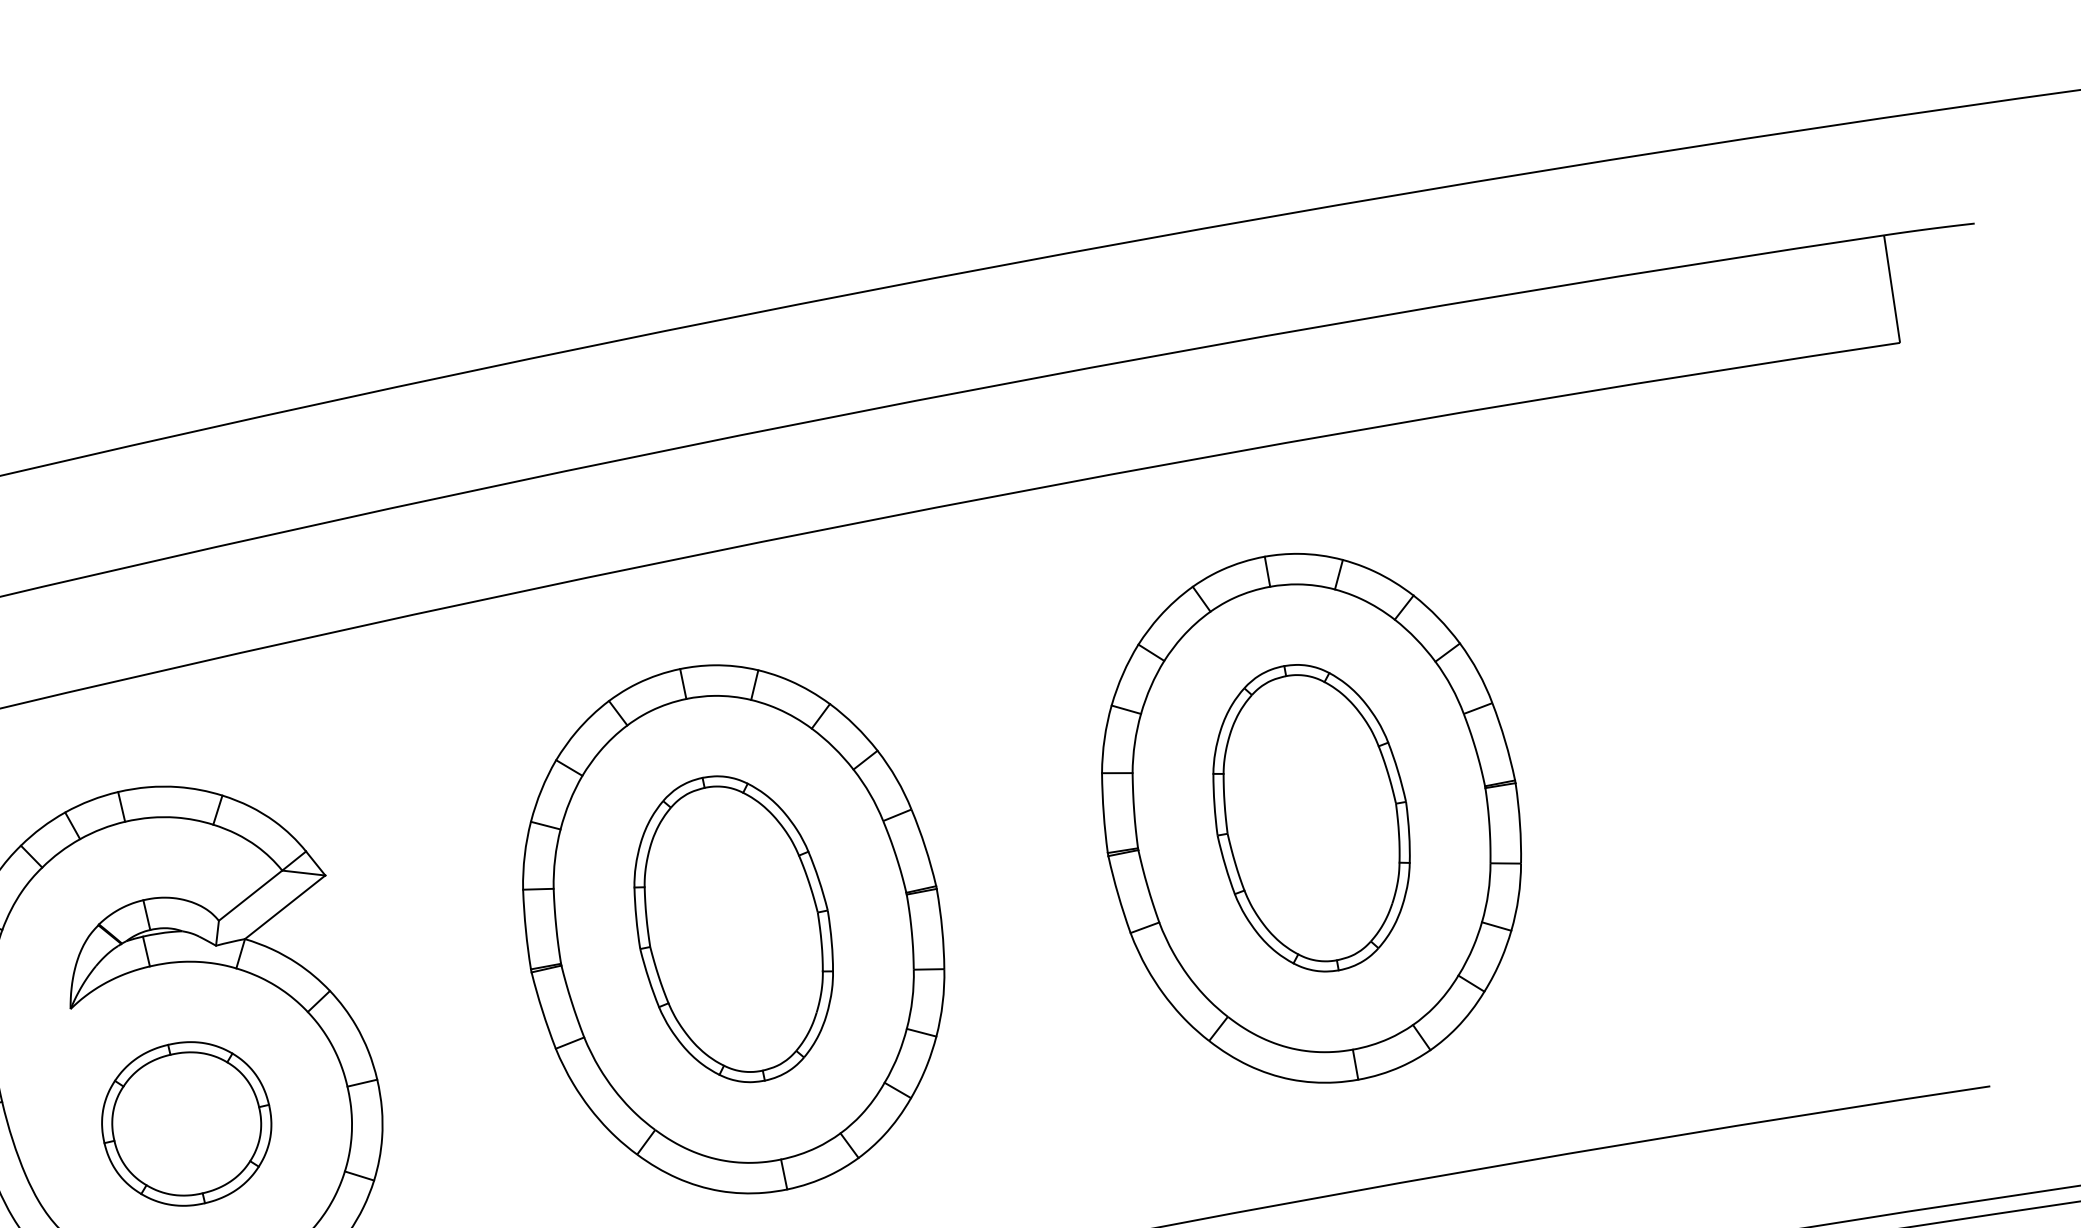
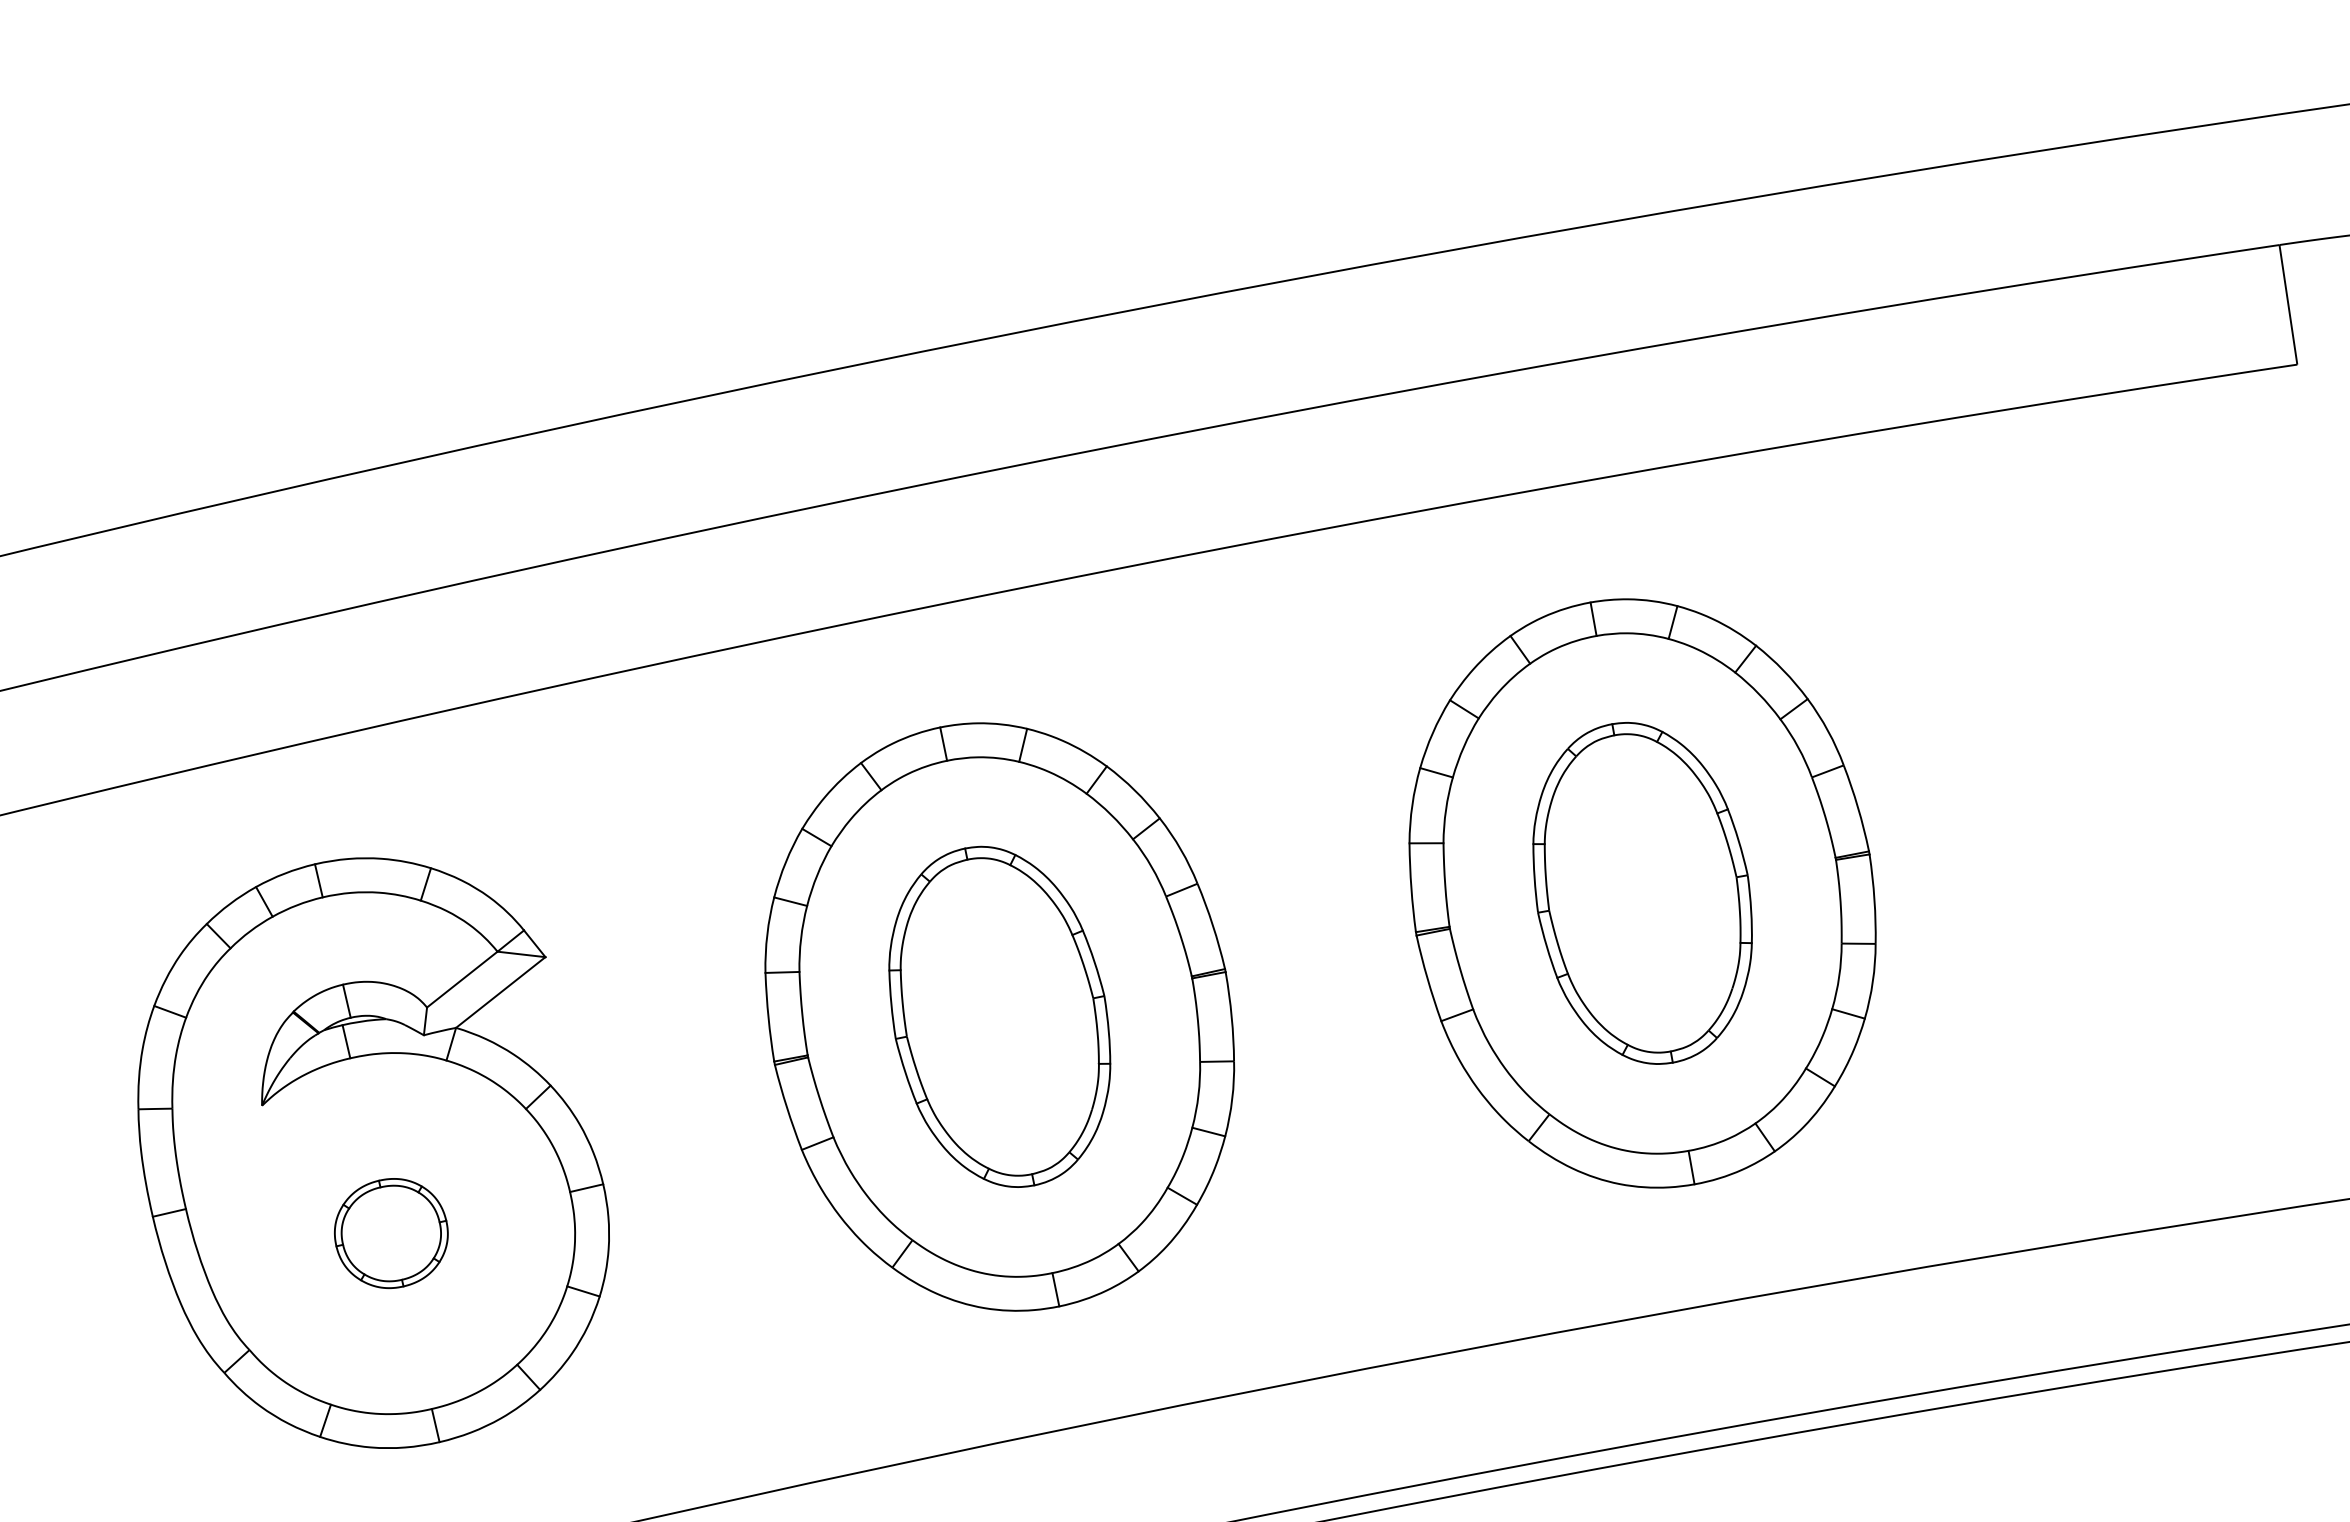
part: (186, 1123) -> (391, 1233), size x0.6

